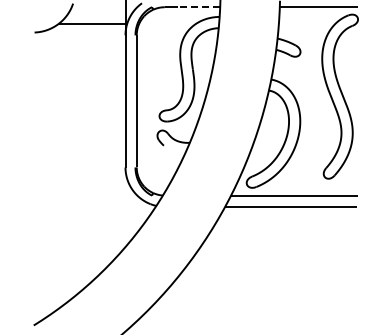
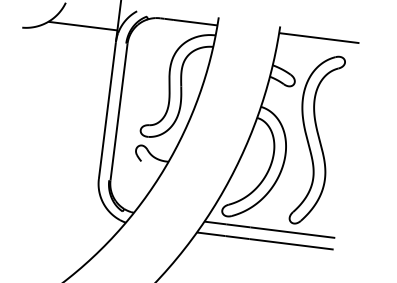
line: (198, 7) -> (195, 22), dashed -> solid
part: (339, 96) -> (315, 139), moved

